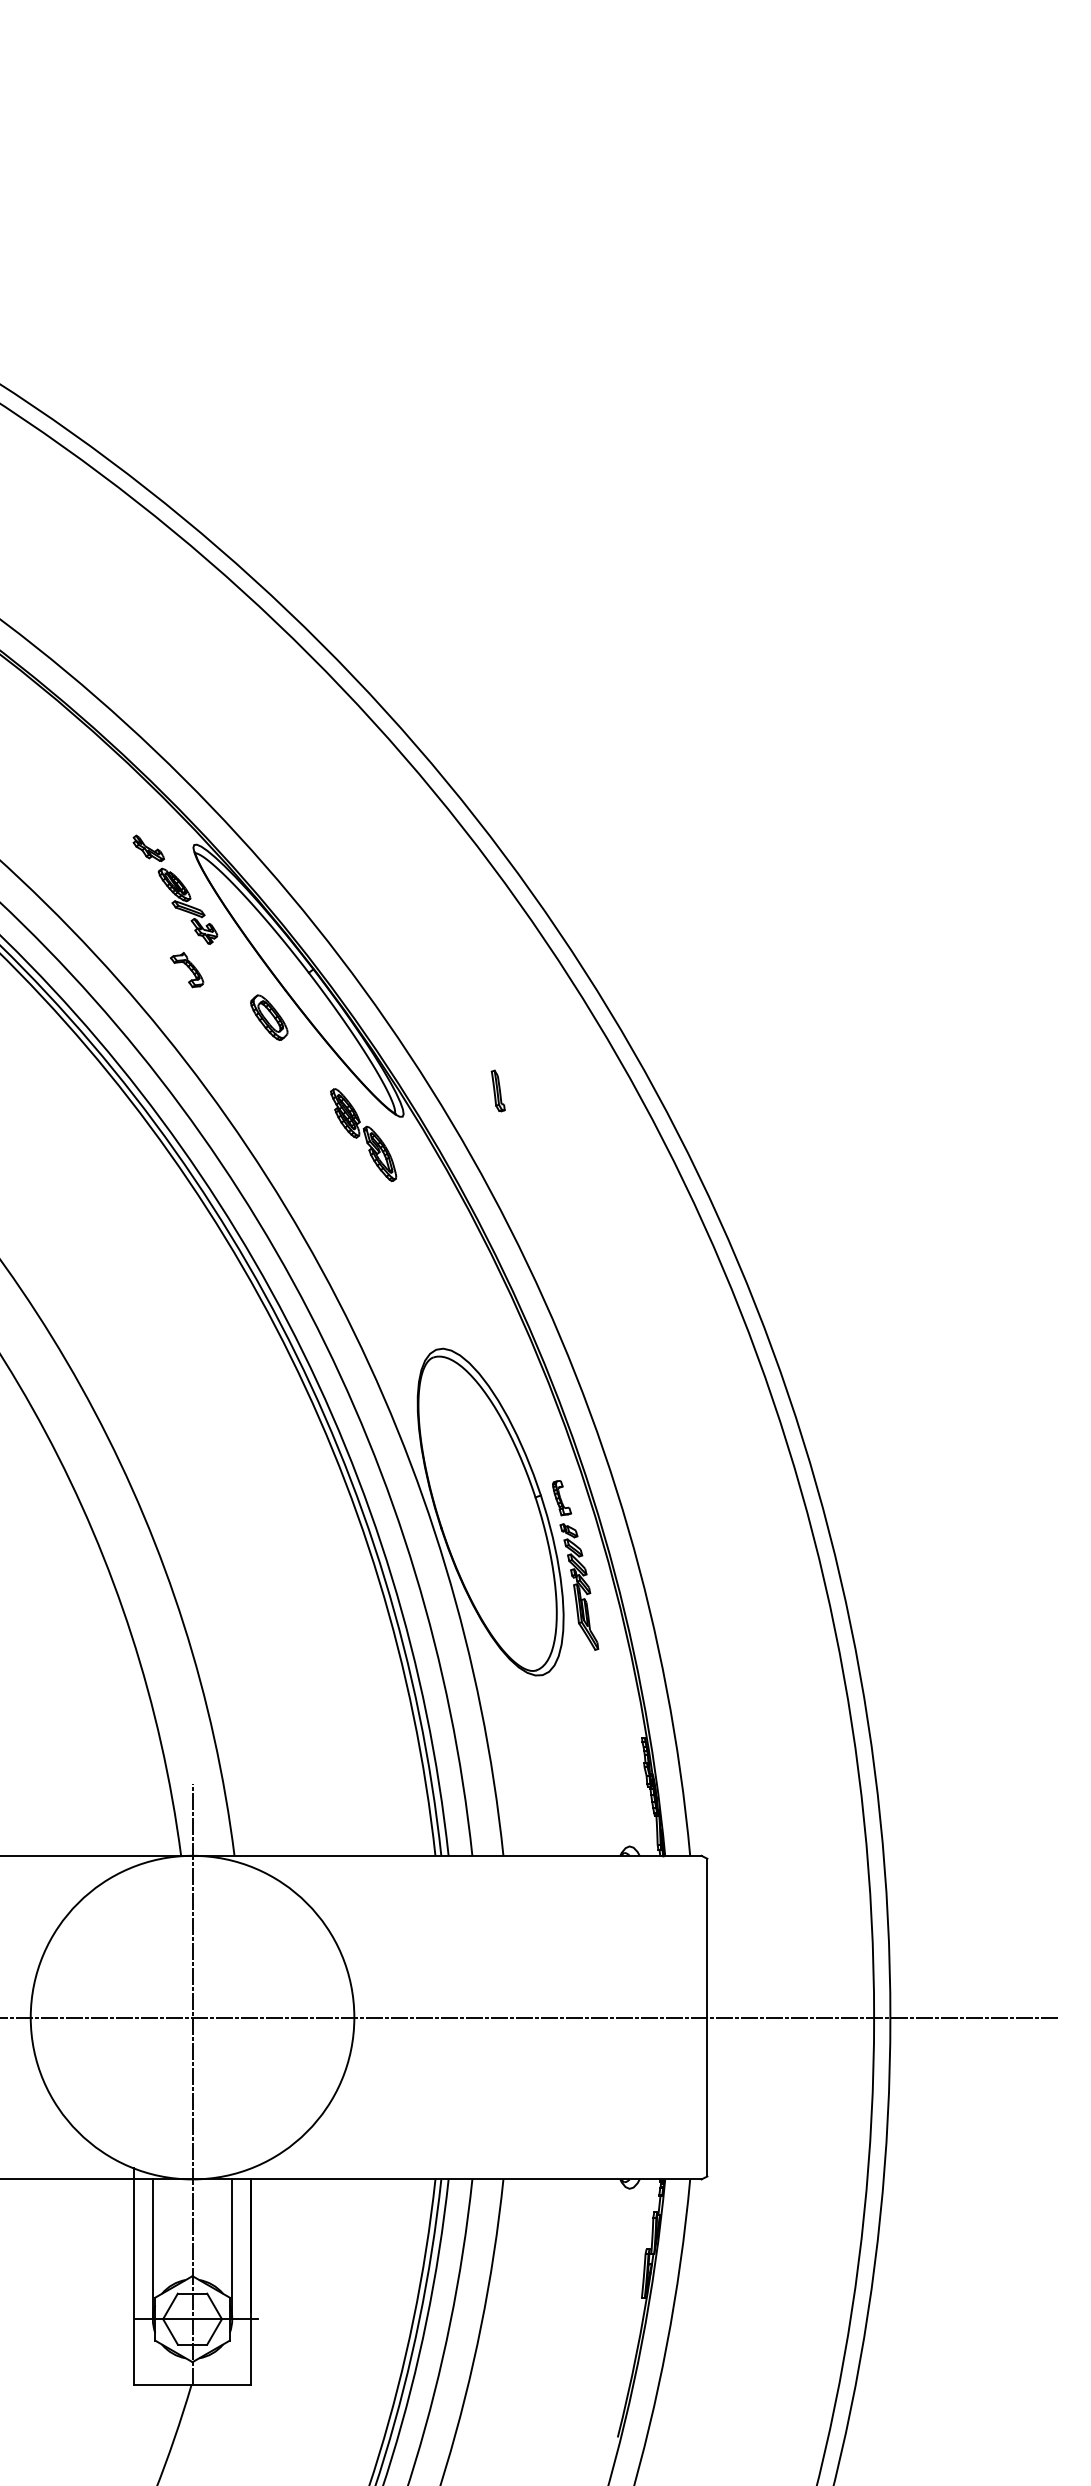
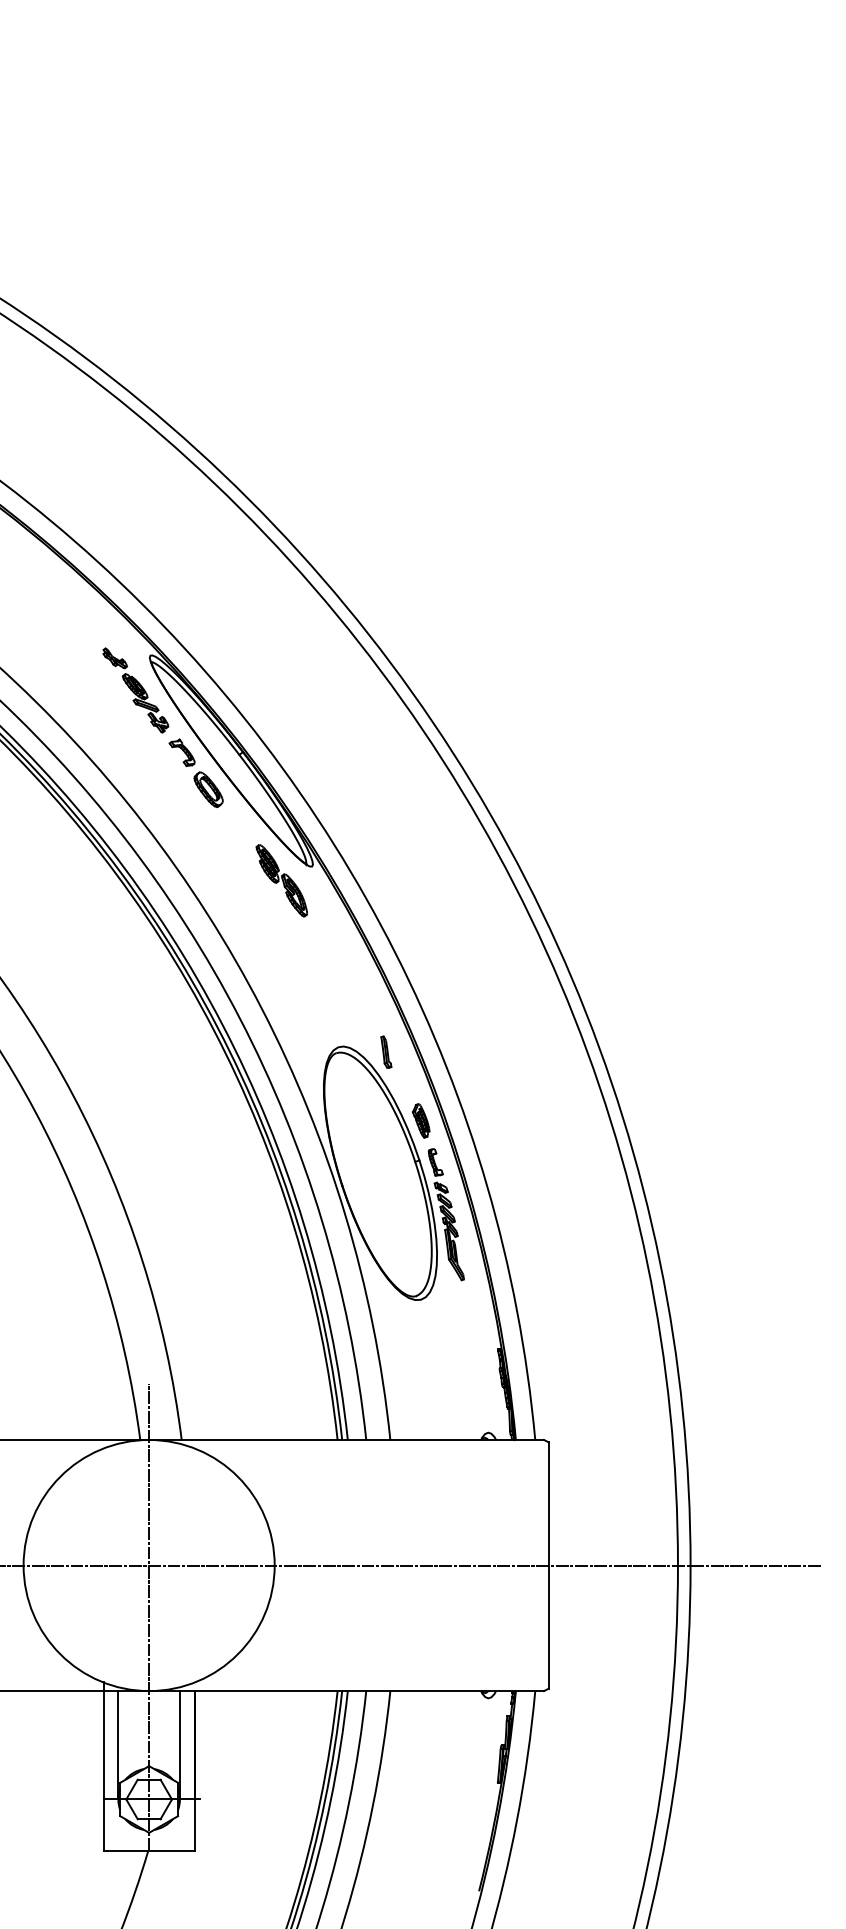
part: (187, 970) -> (182, 753), moved
part: (497, 1090) -> (385, 1051), moved
part: (542, 1444) -> (420, 1120), added

